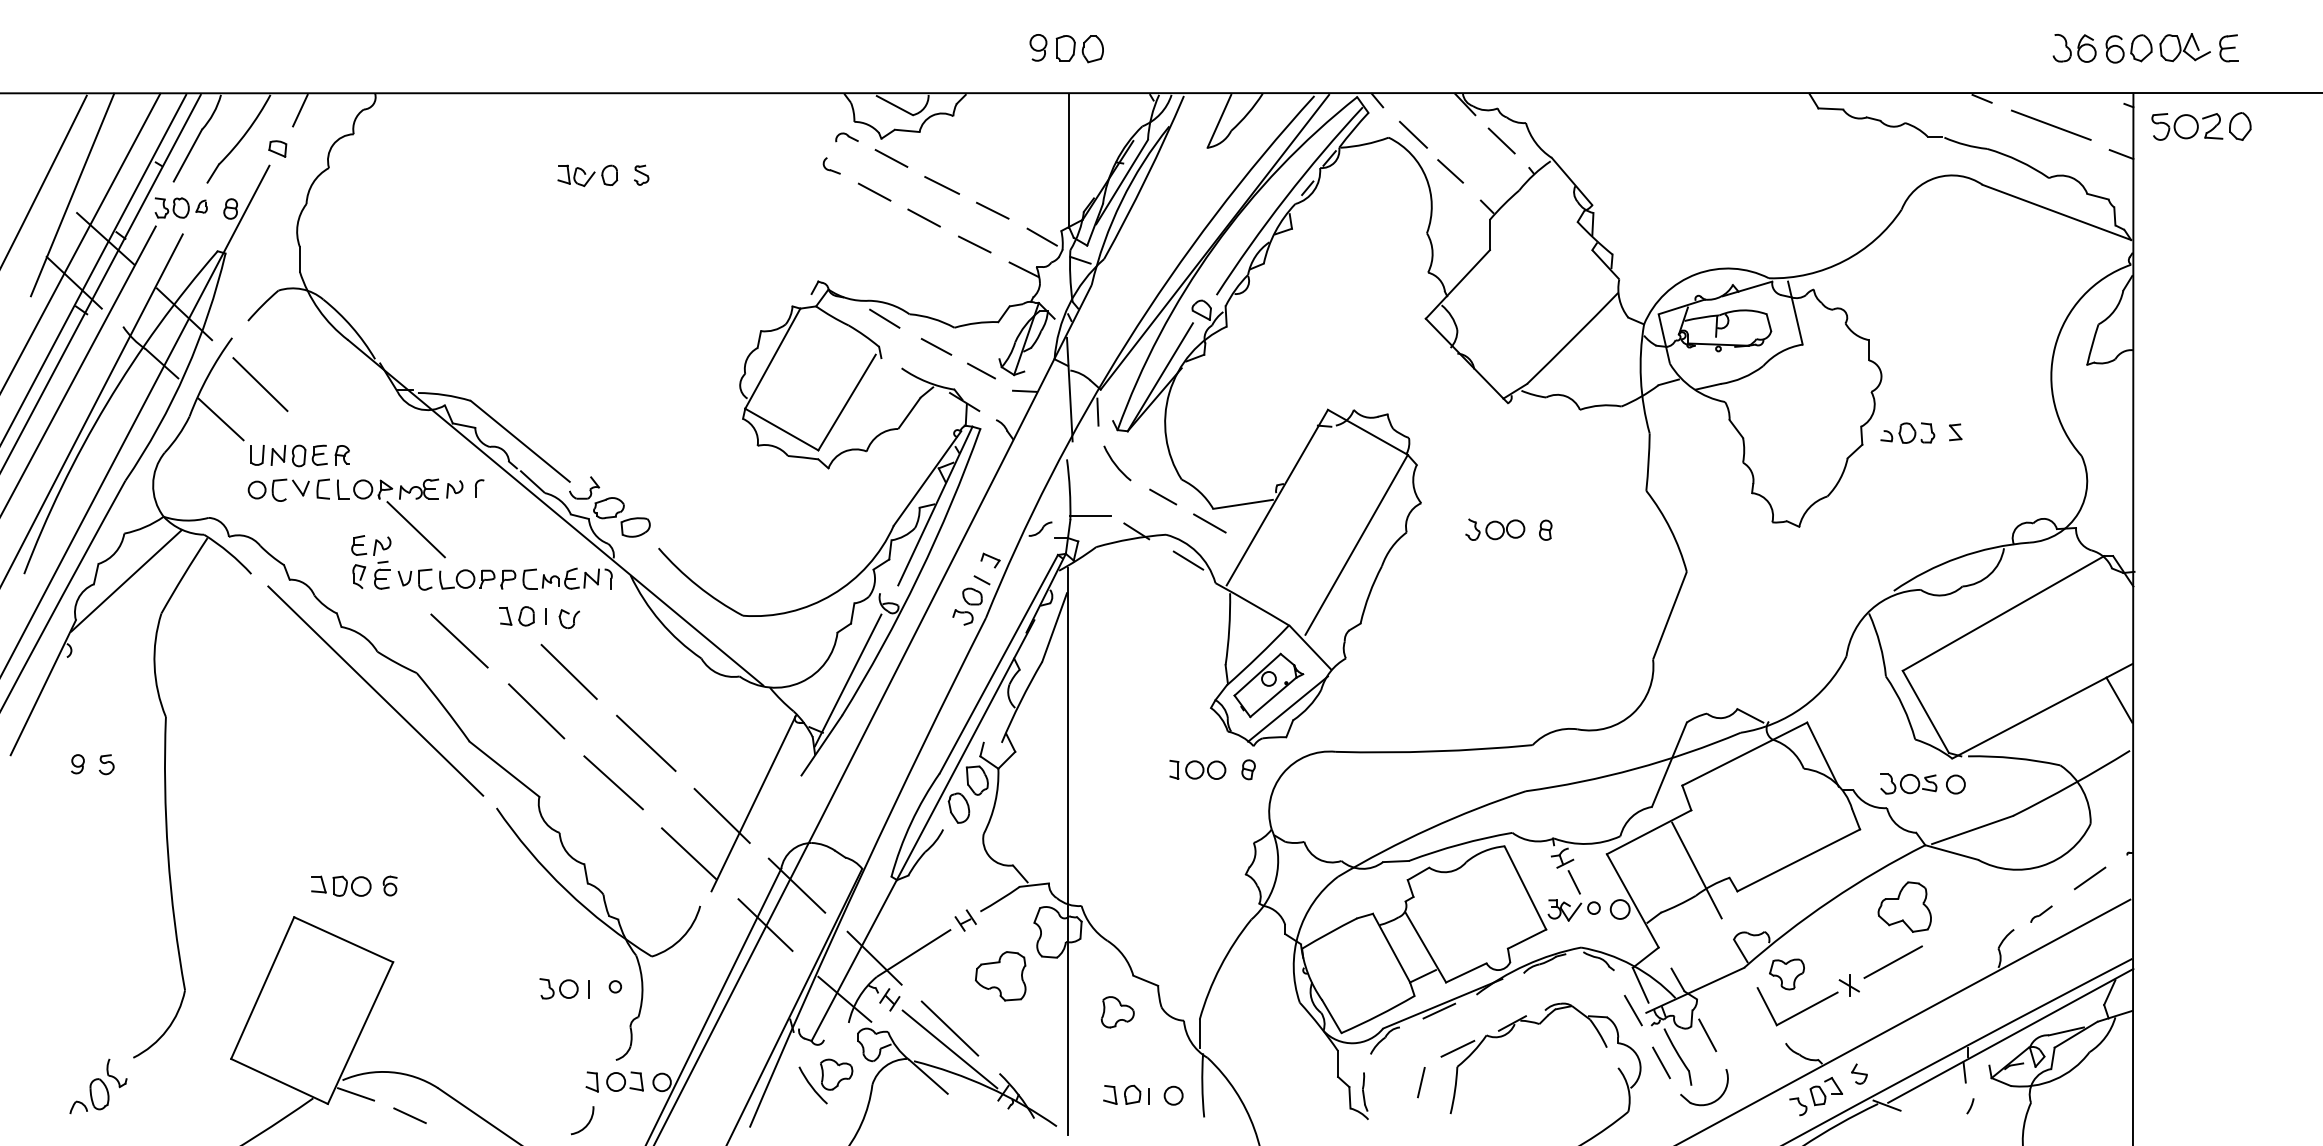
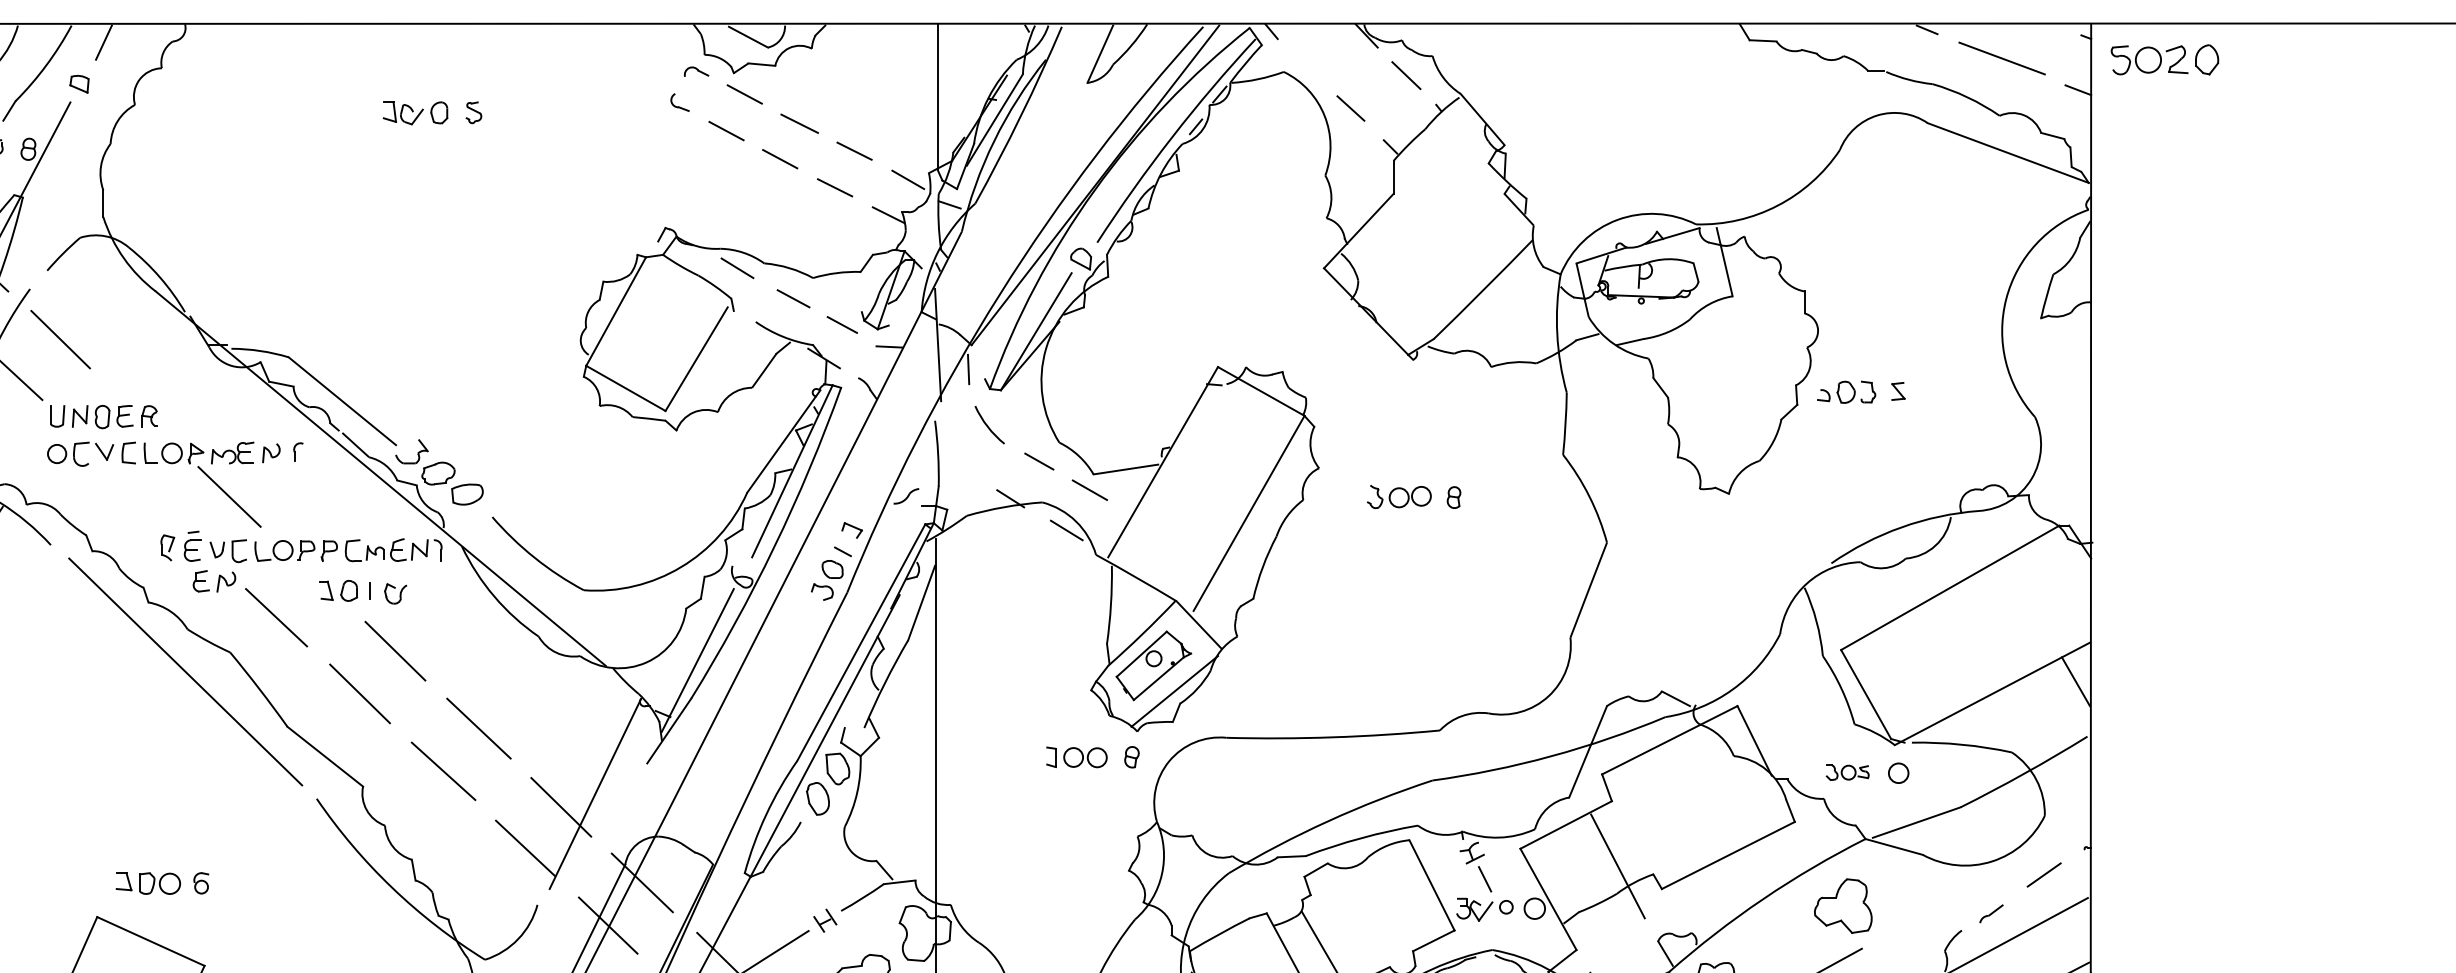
line: (1412, 134) -> (1309, 68), removed
line: (1090, 515) -> (960, 481), removed
part: (371, 545) -> (214, 581), moved
part: (1908, 783) -> (1847, 772), size x0.7

